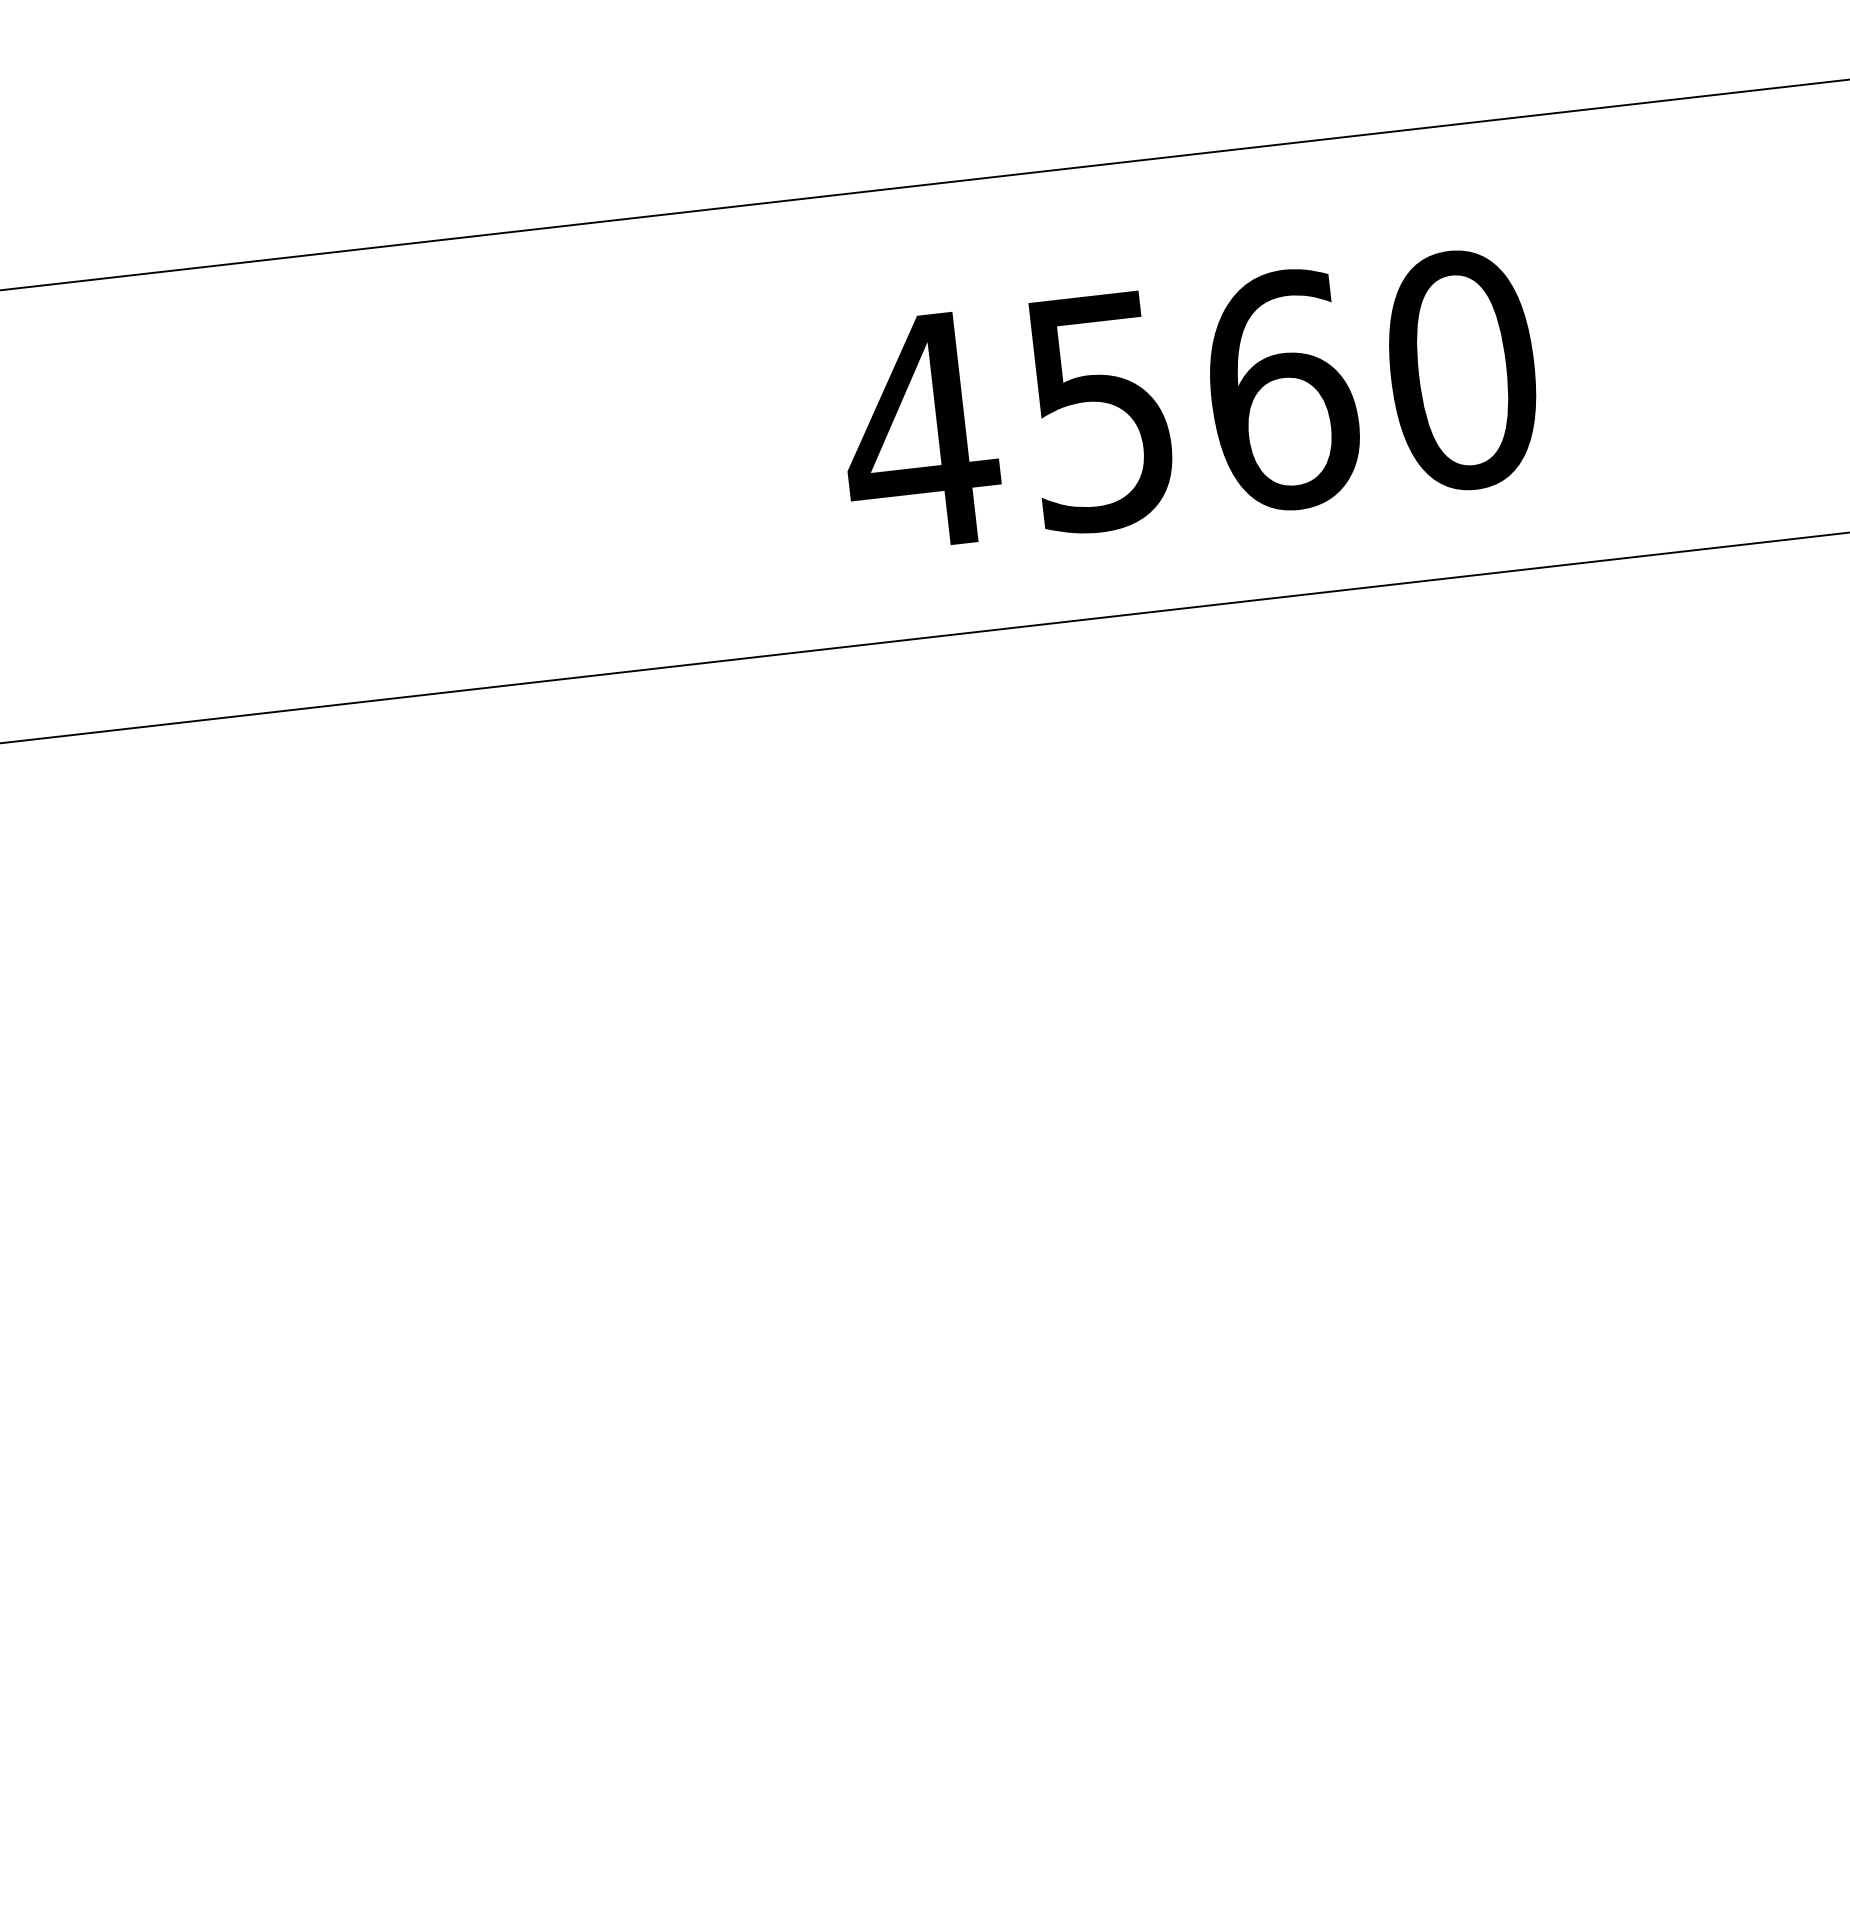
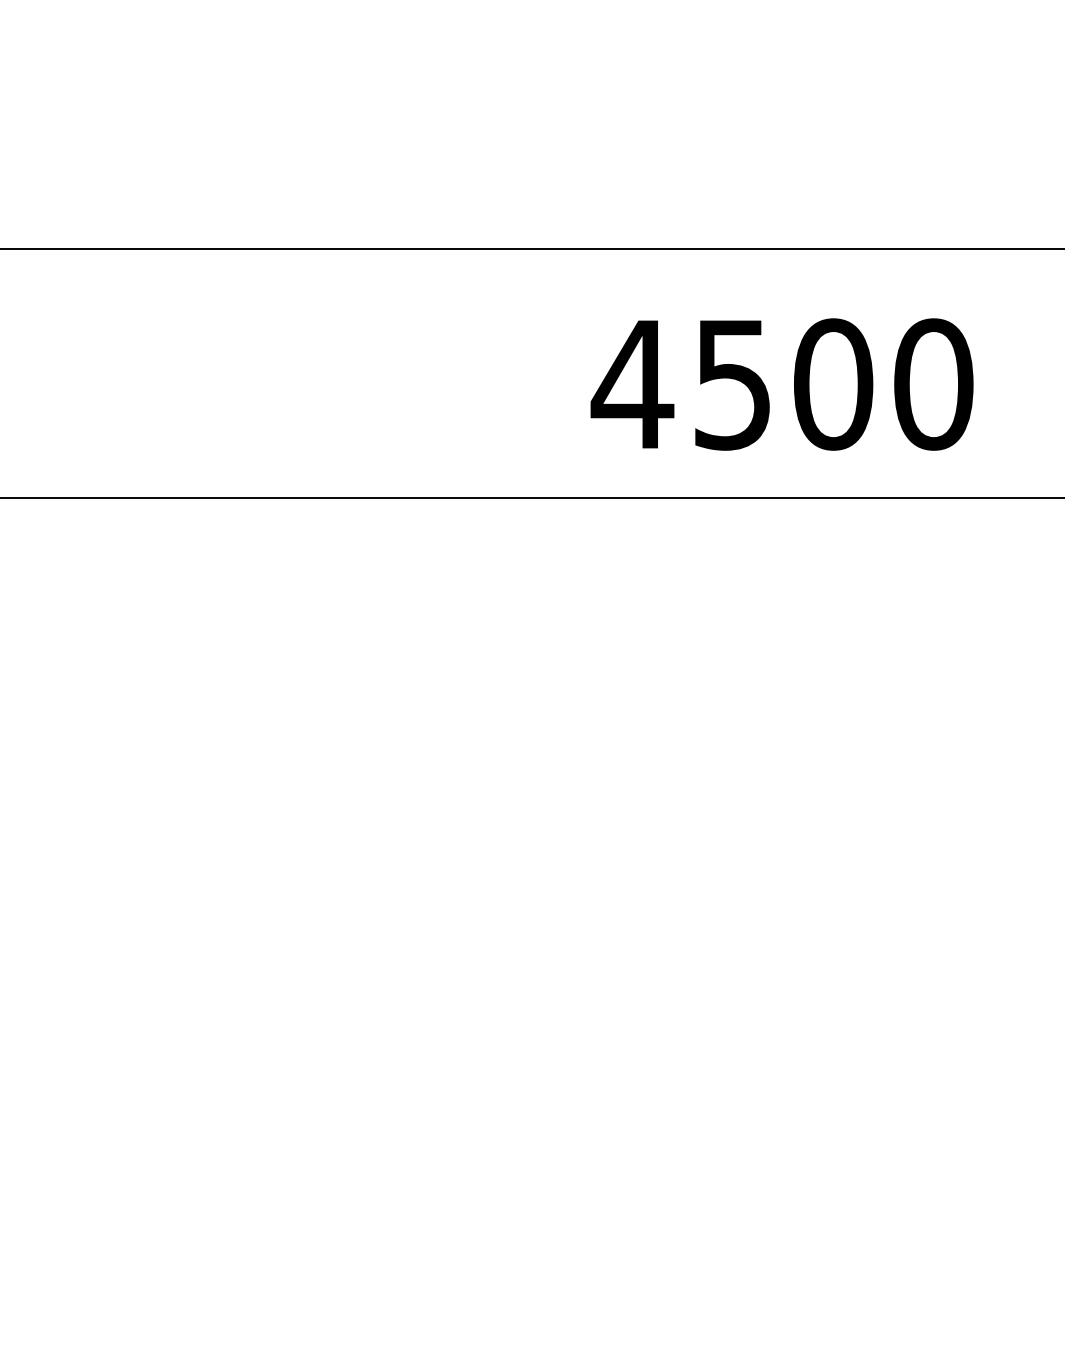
text: (1281, 390) -> (833, 384), 4560 -> 4500

